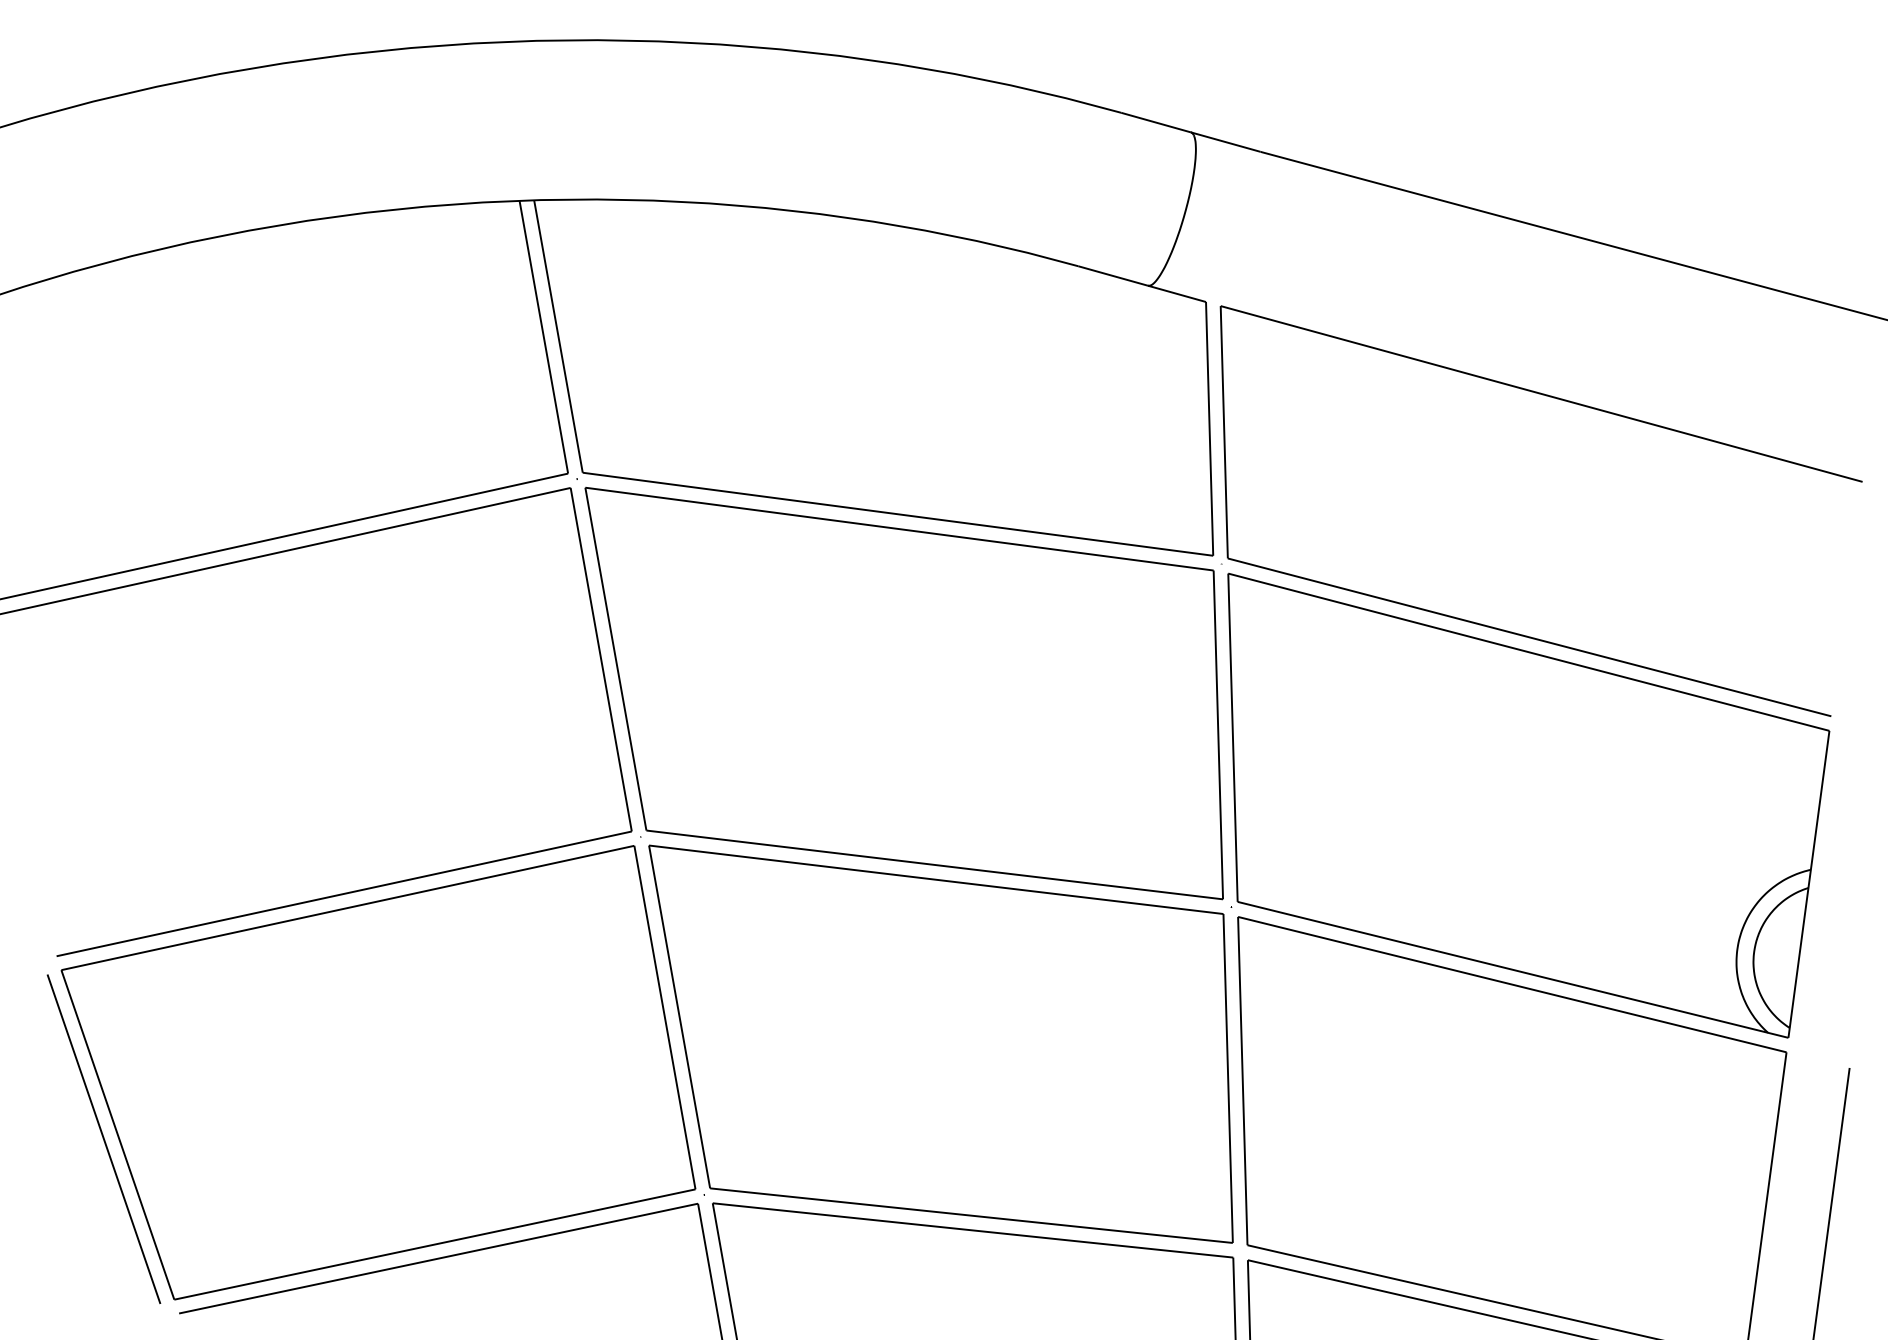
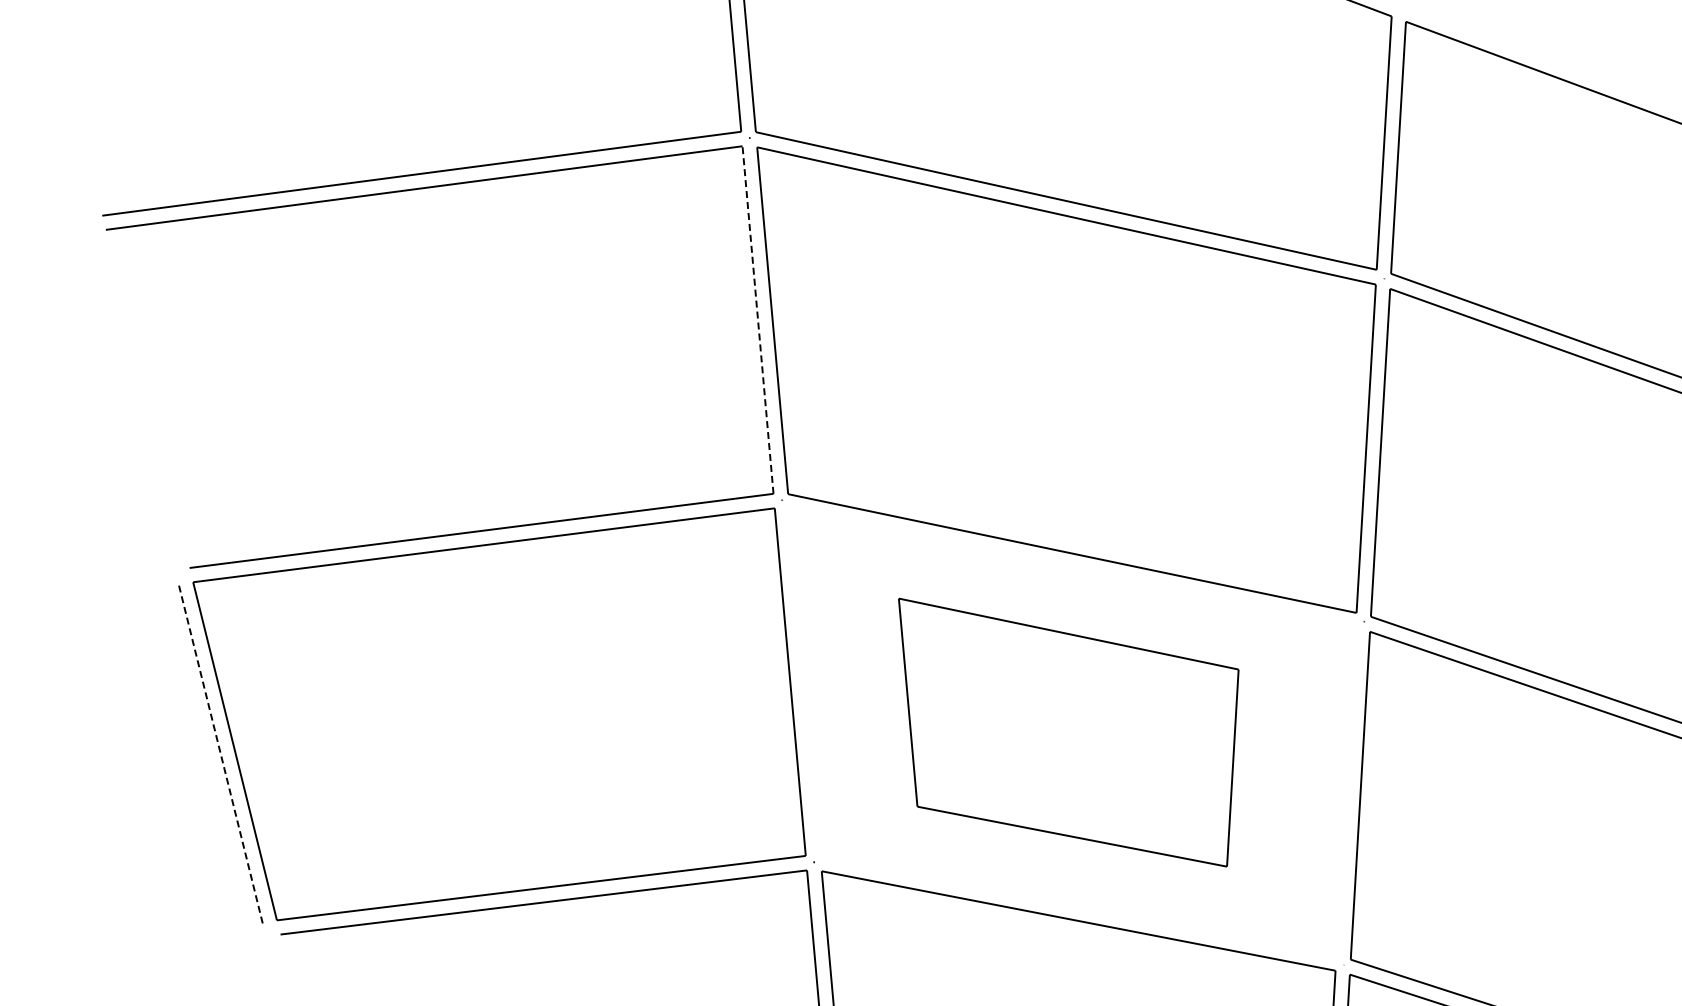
line: (601, 659) -> (758, 319), solid -> dashed
part: (940, 1043) -> (1062, 731), size x0.6
line: (103, 1138) -> (220, 753), solid -> dashed

